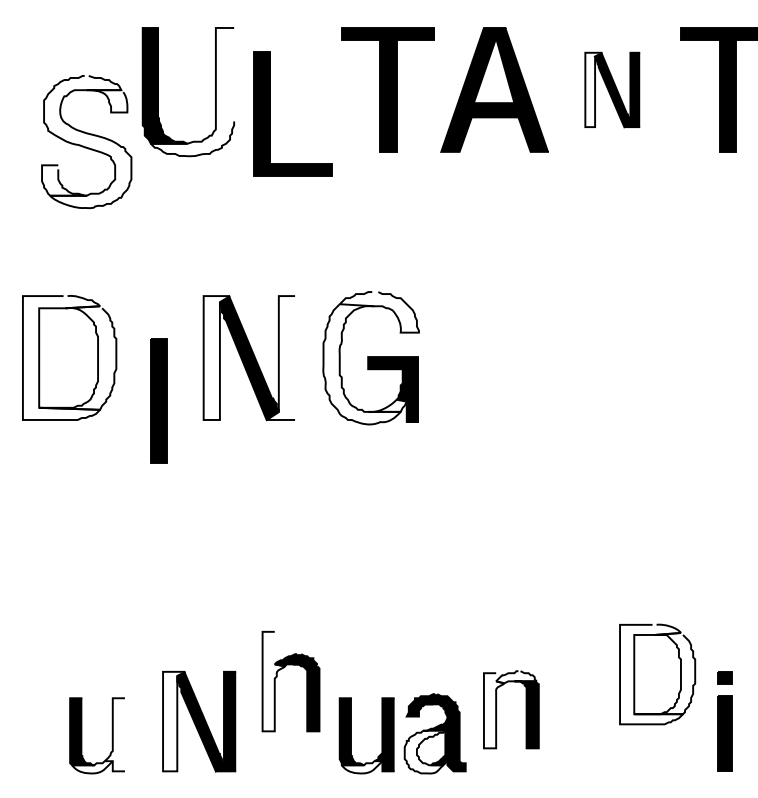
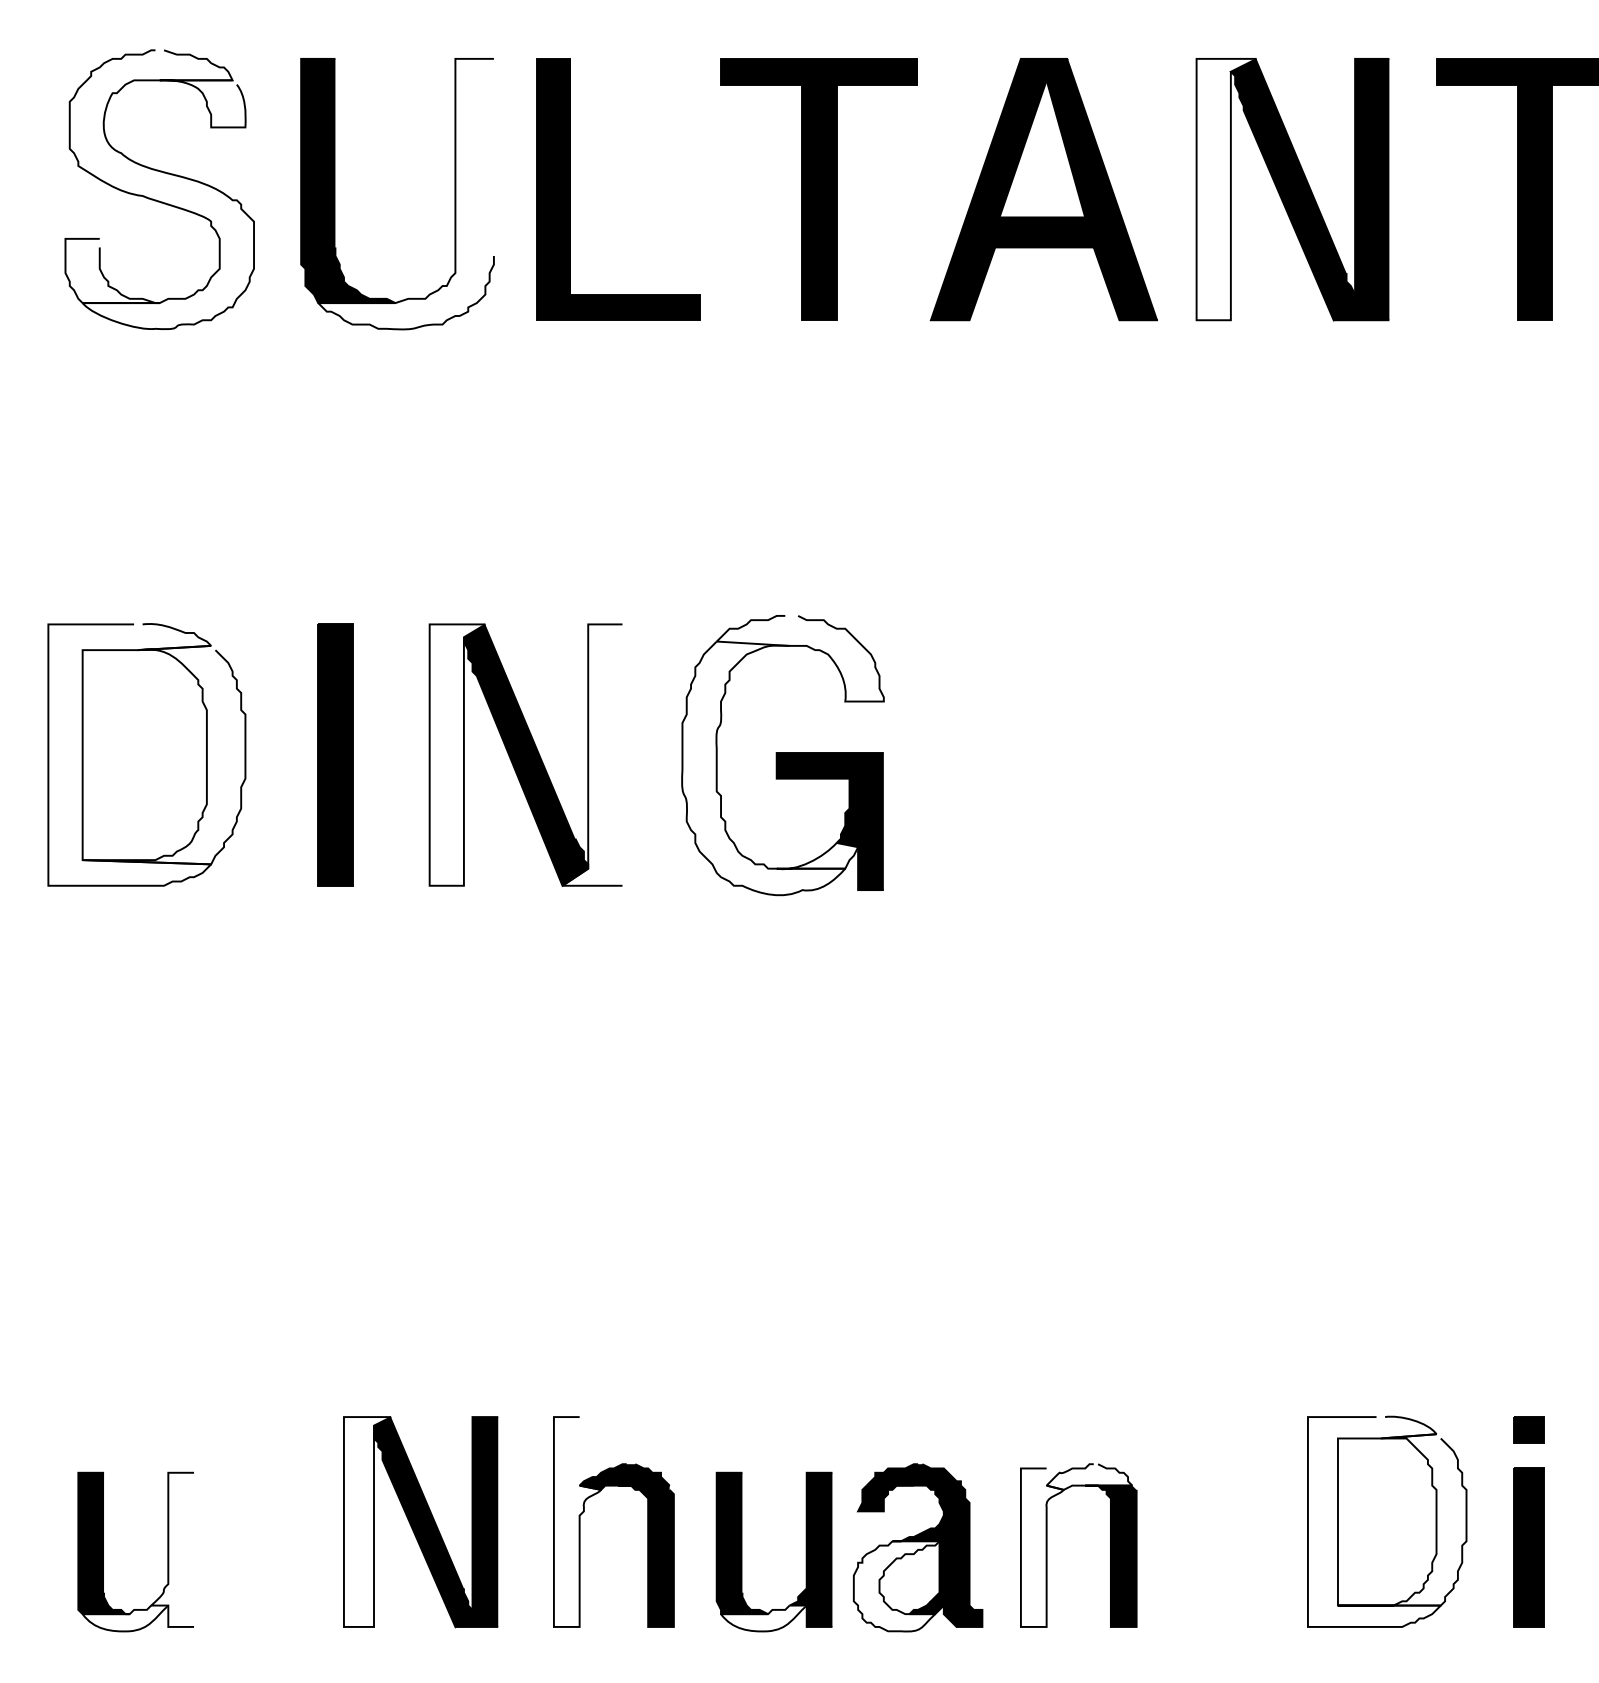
part: (612, 89) -> (1292, 188), size x1.67
part: (270, 113) -> (570, 188), moved
part: (86, 142) -> (159, 190), moved
part: (158, 400) -> (334, 753), moved
part: (657, 674) -> (1386, 1521), moved
part: (277, 677) -> (585, 1513), moved
part: (497, 709) -> (1049, 1545), moved
part: (82, 735) -> (104, 1551), moved

